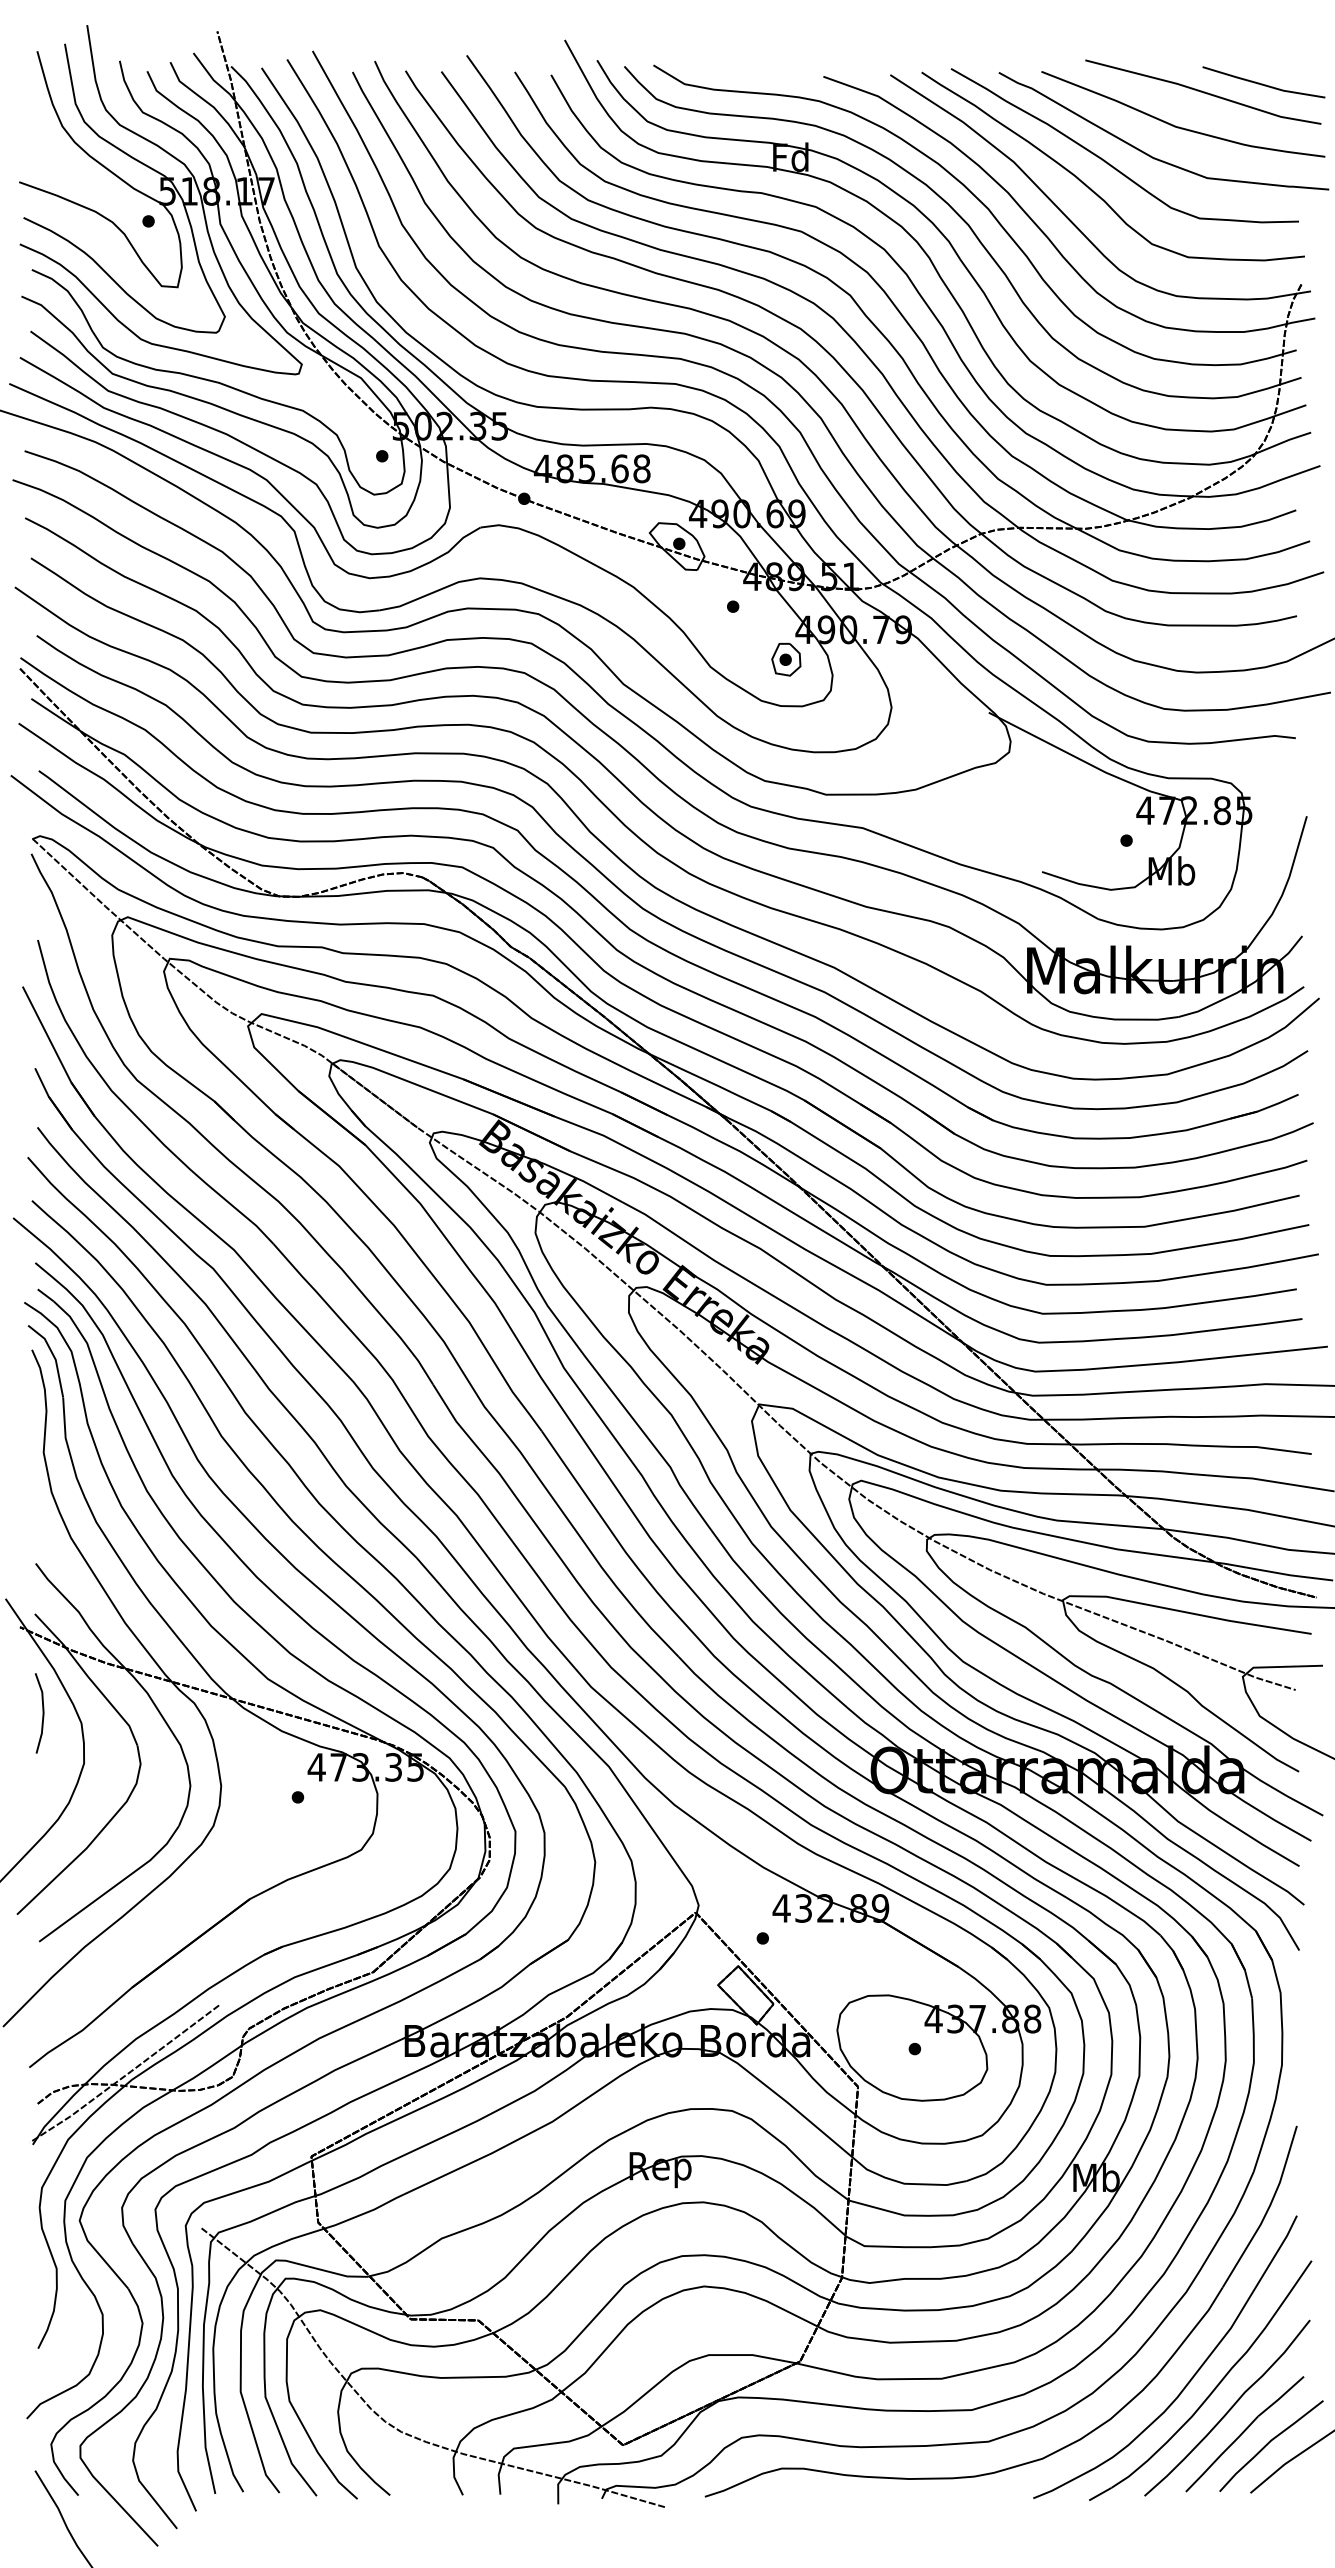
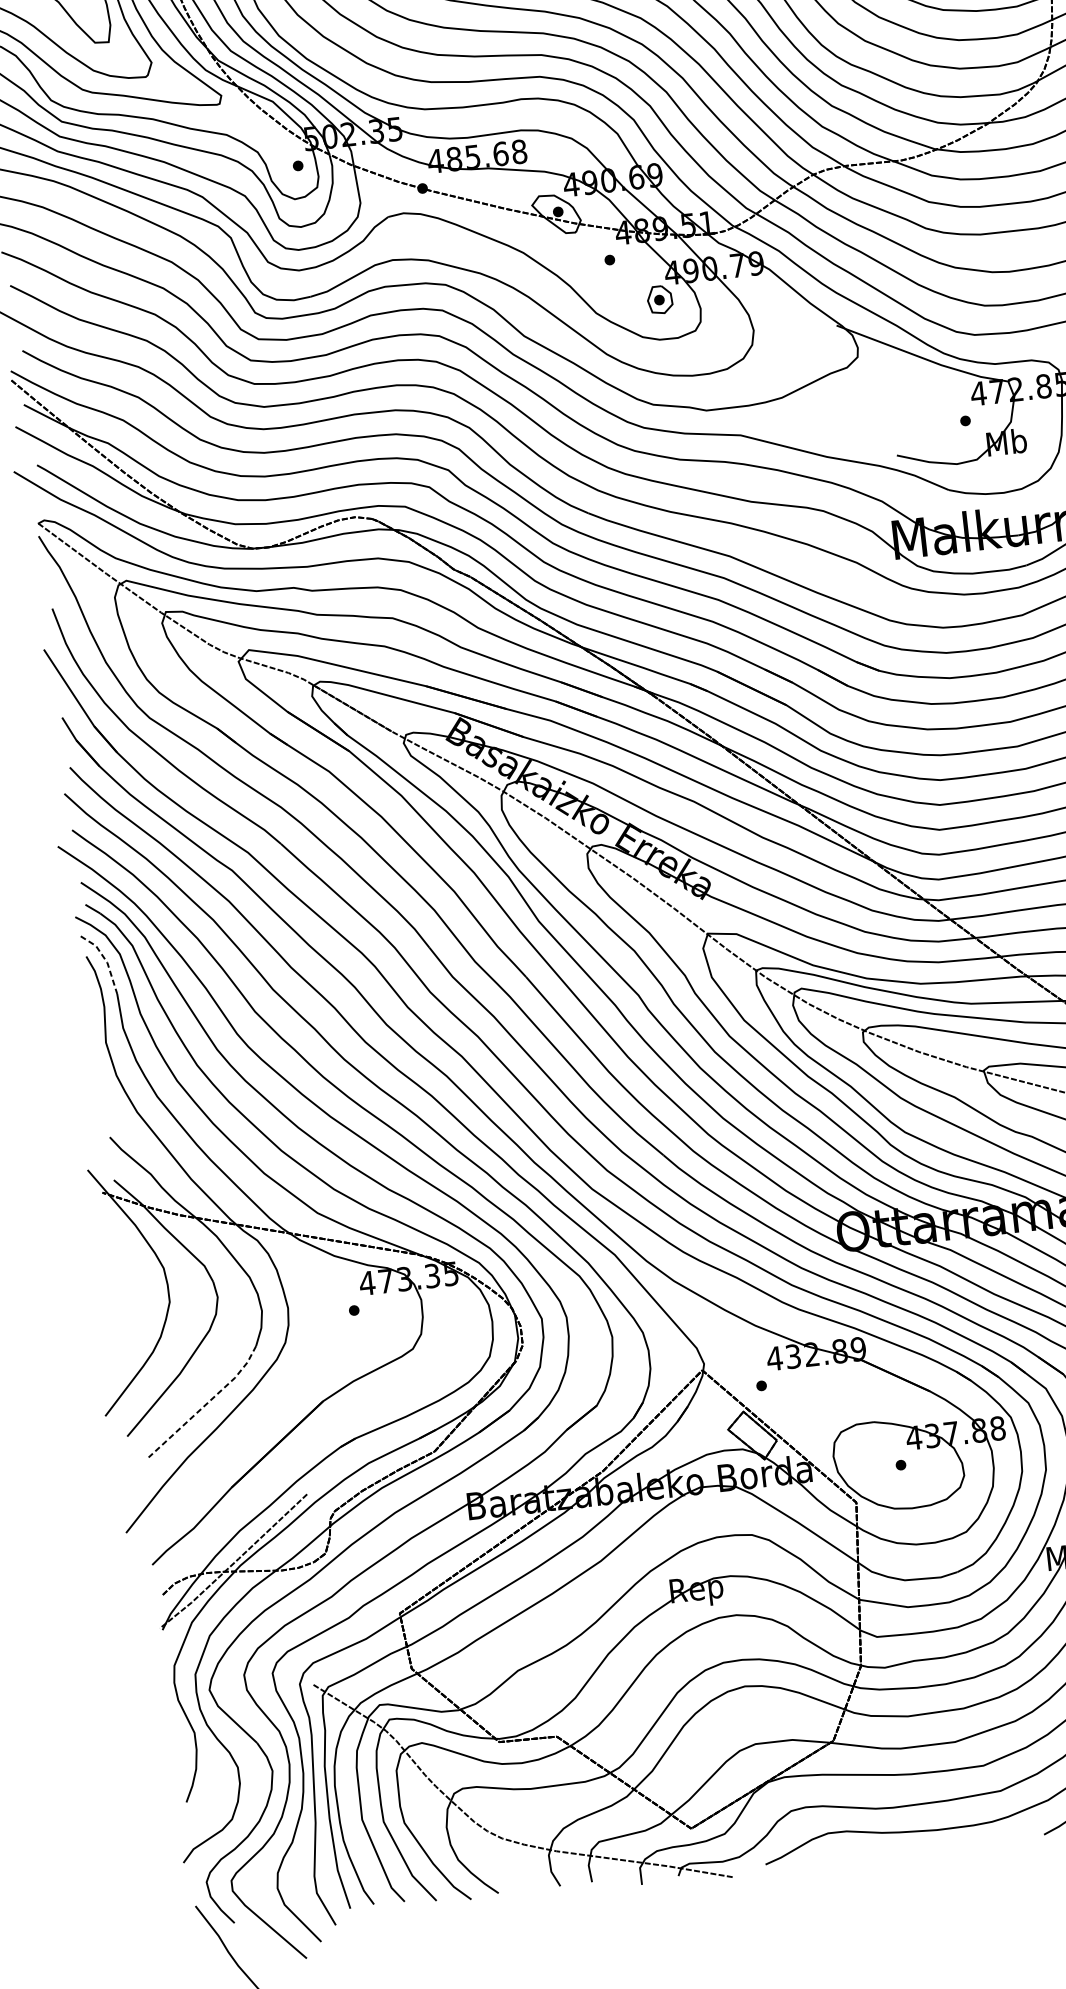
line: (54, 1357) -> (106, 960), solid -> dashed
line: (42, 1713) -> (129, 1263), removed
line: (114, 1886) -> (207, 1403), solid -> dashed

